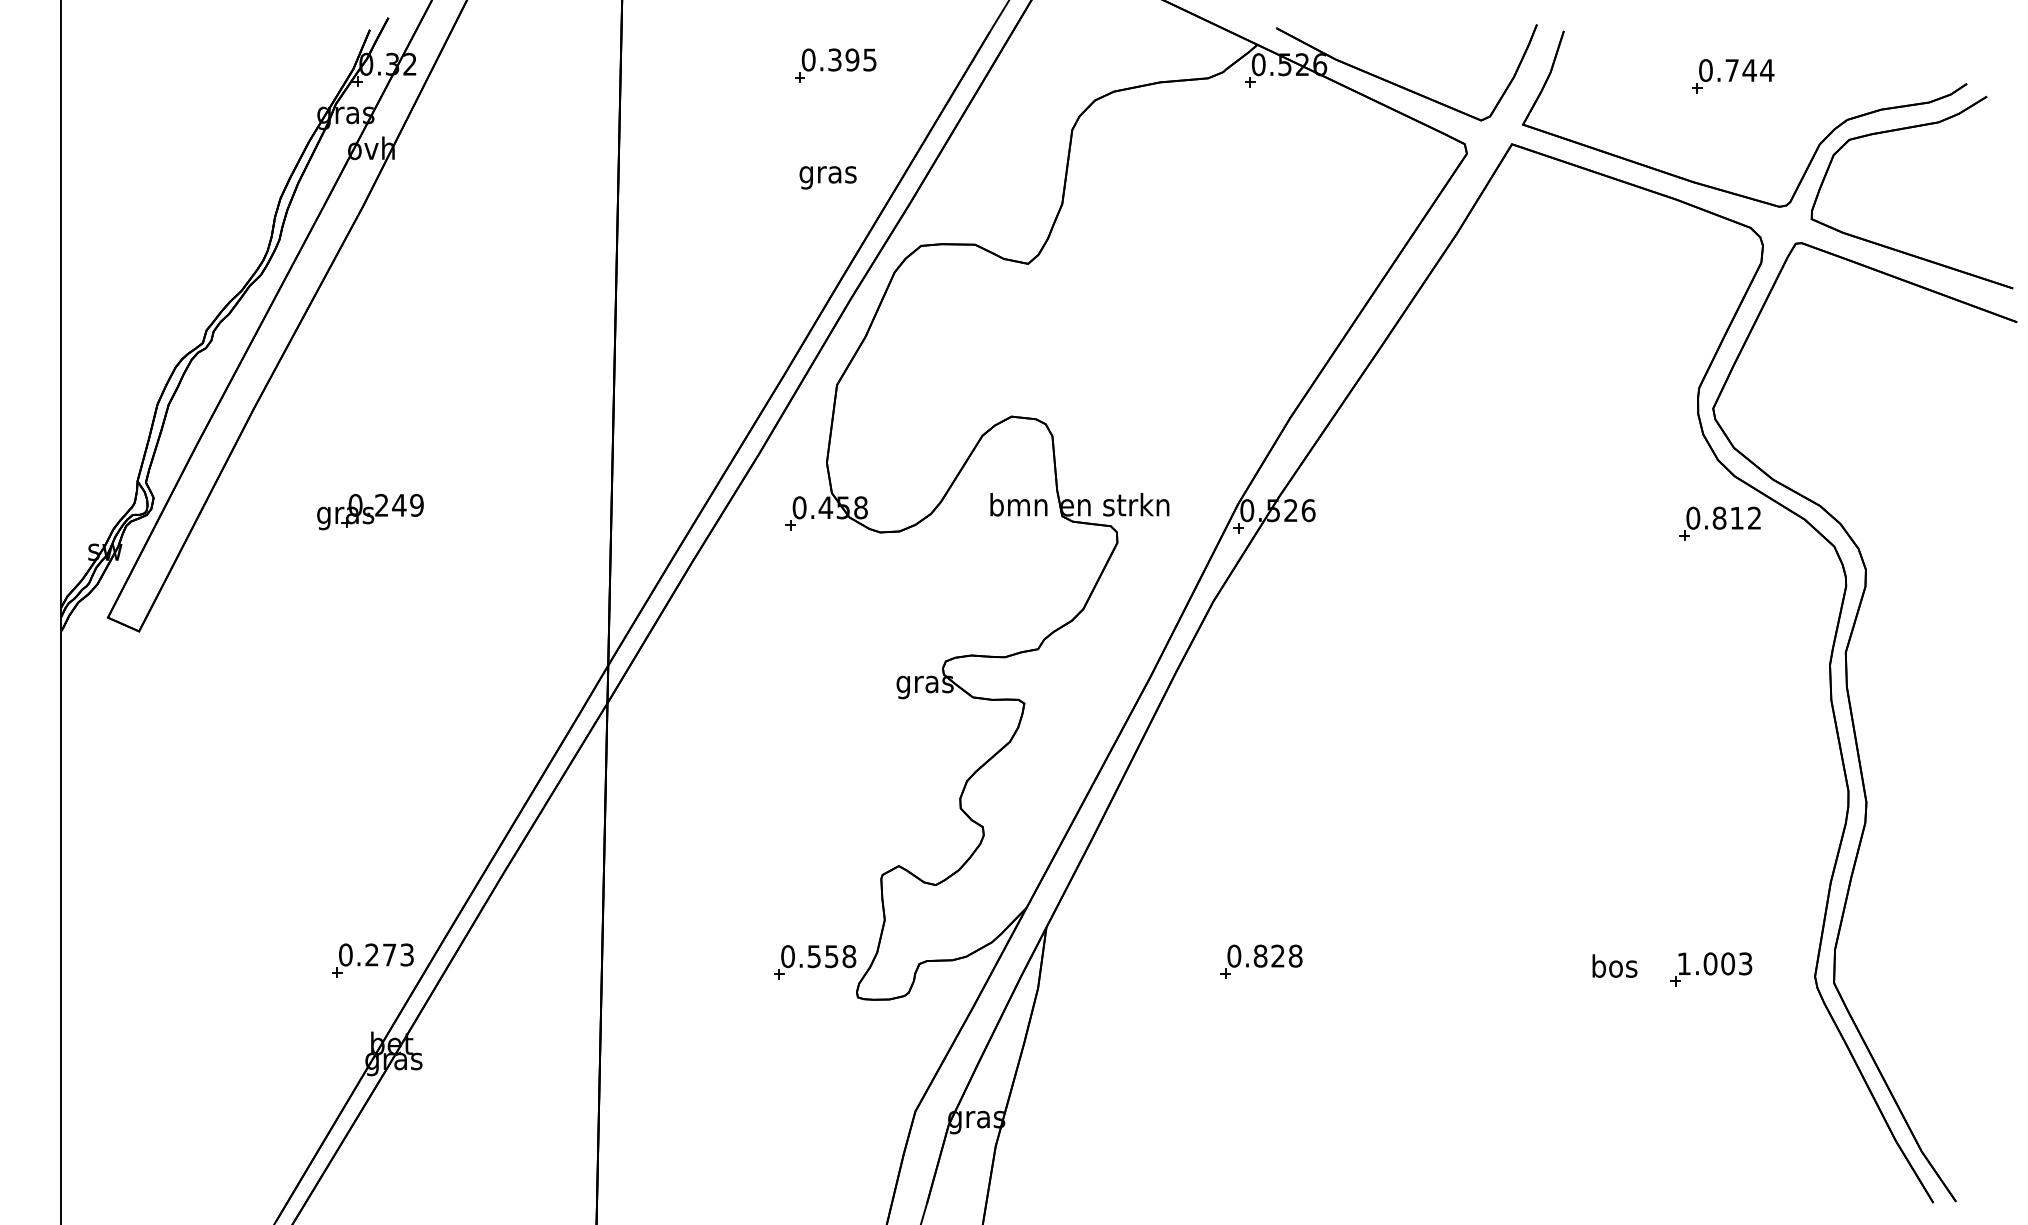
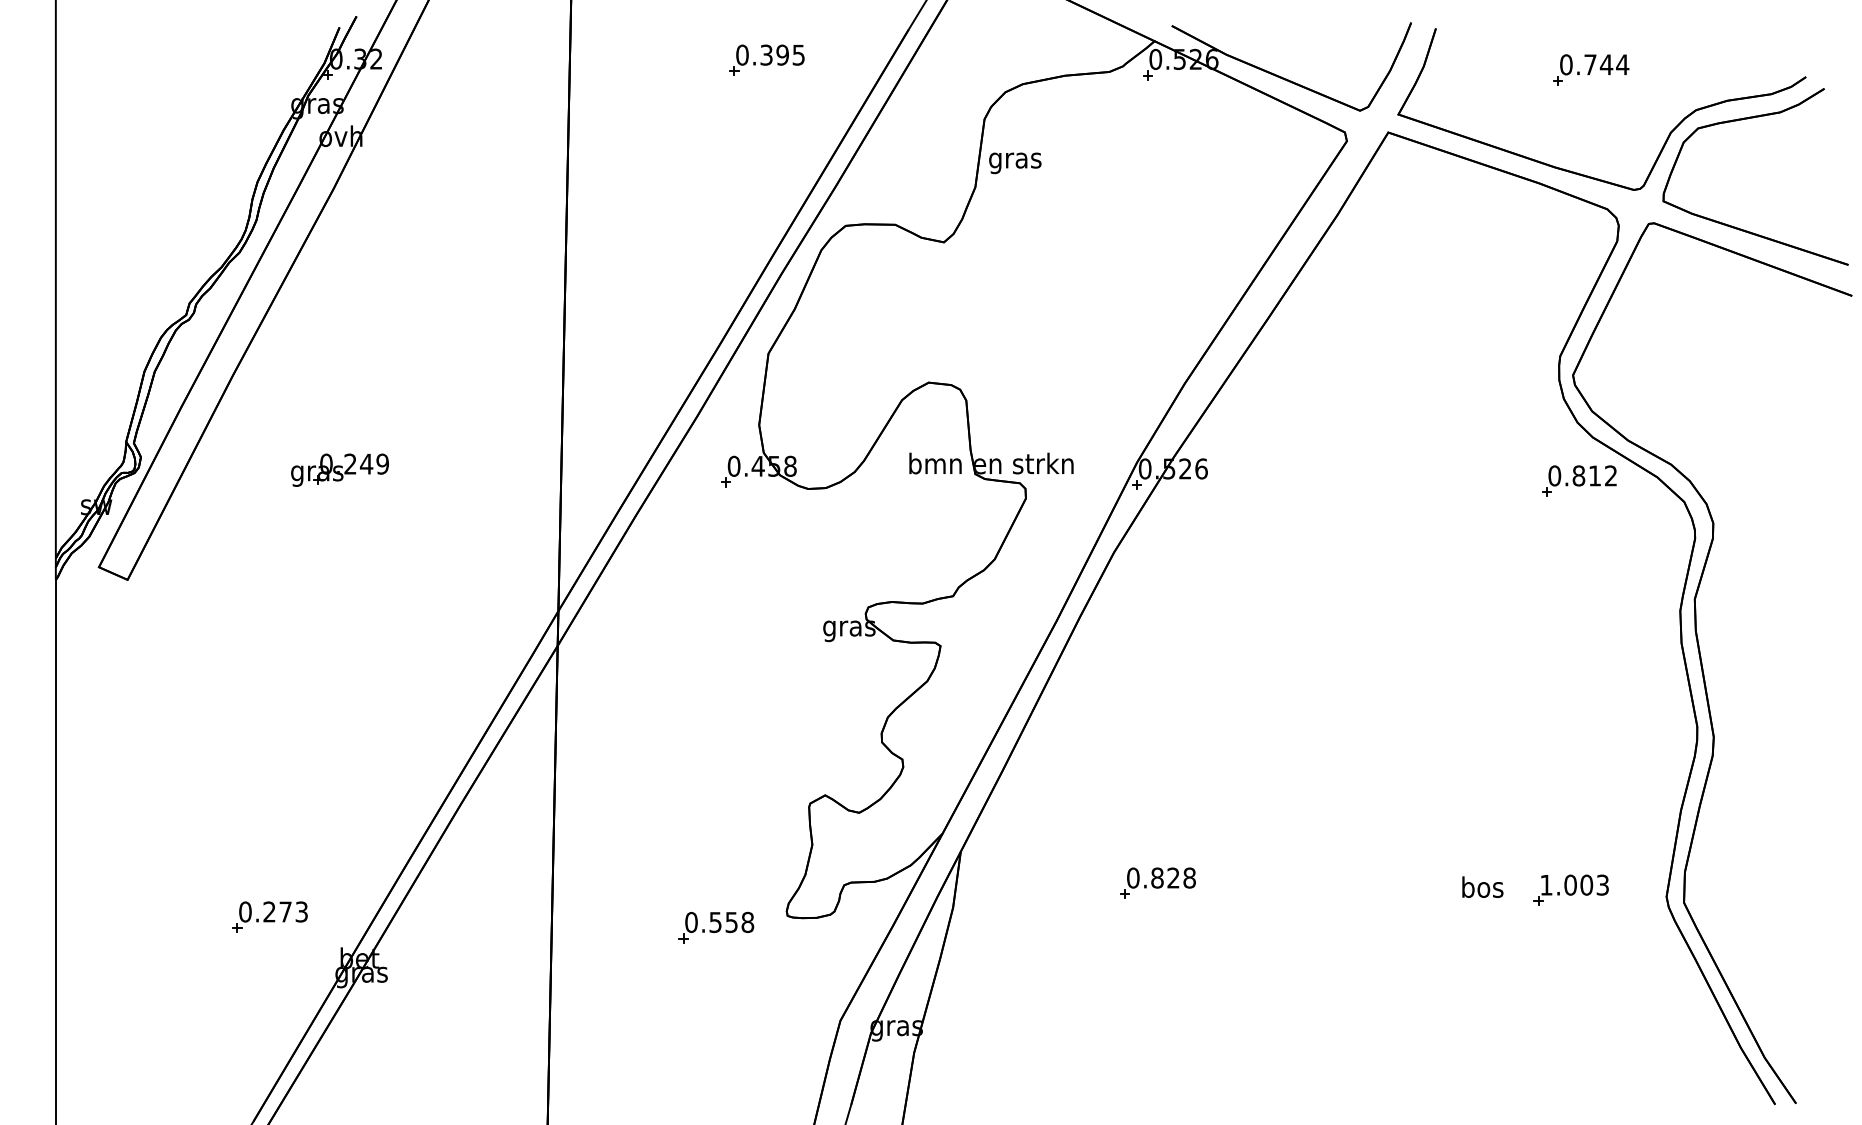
text: (828, 177) -> (1015, 163), moved
part: (372, 959) -> (269, 916), moved
part: (815, 962) -> (716, 927), moved

